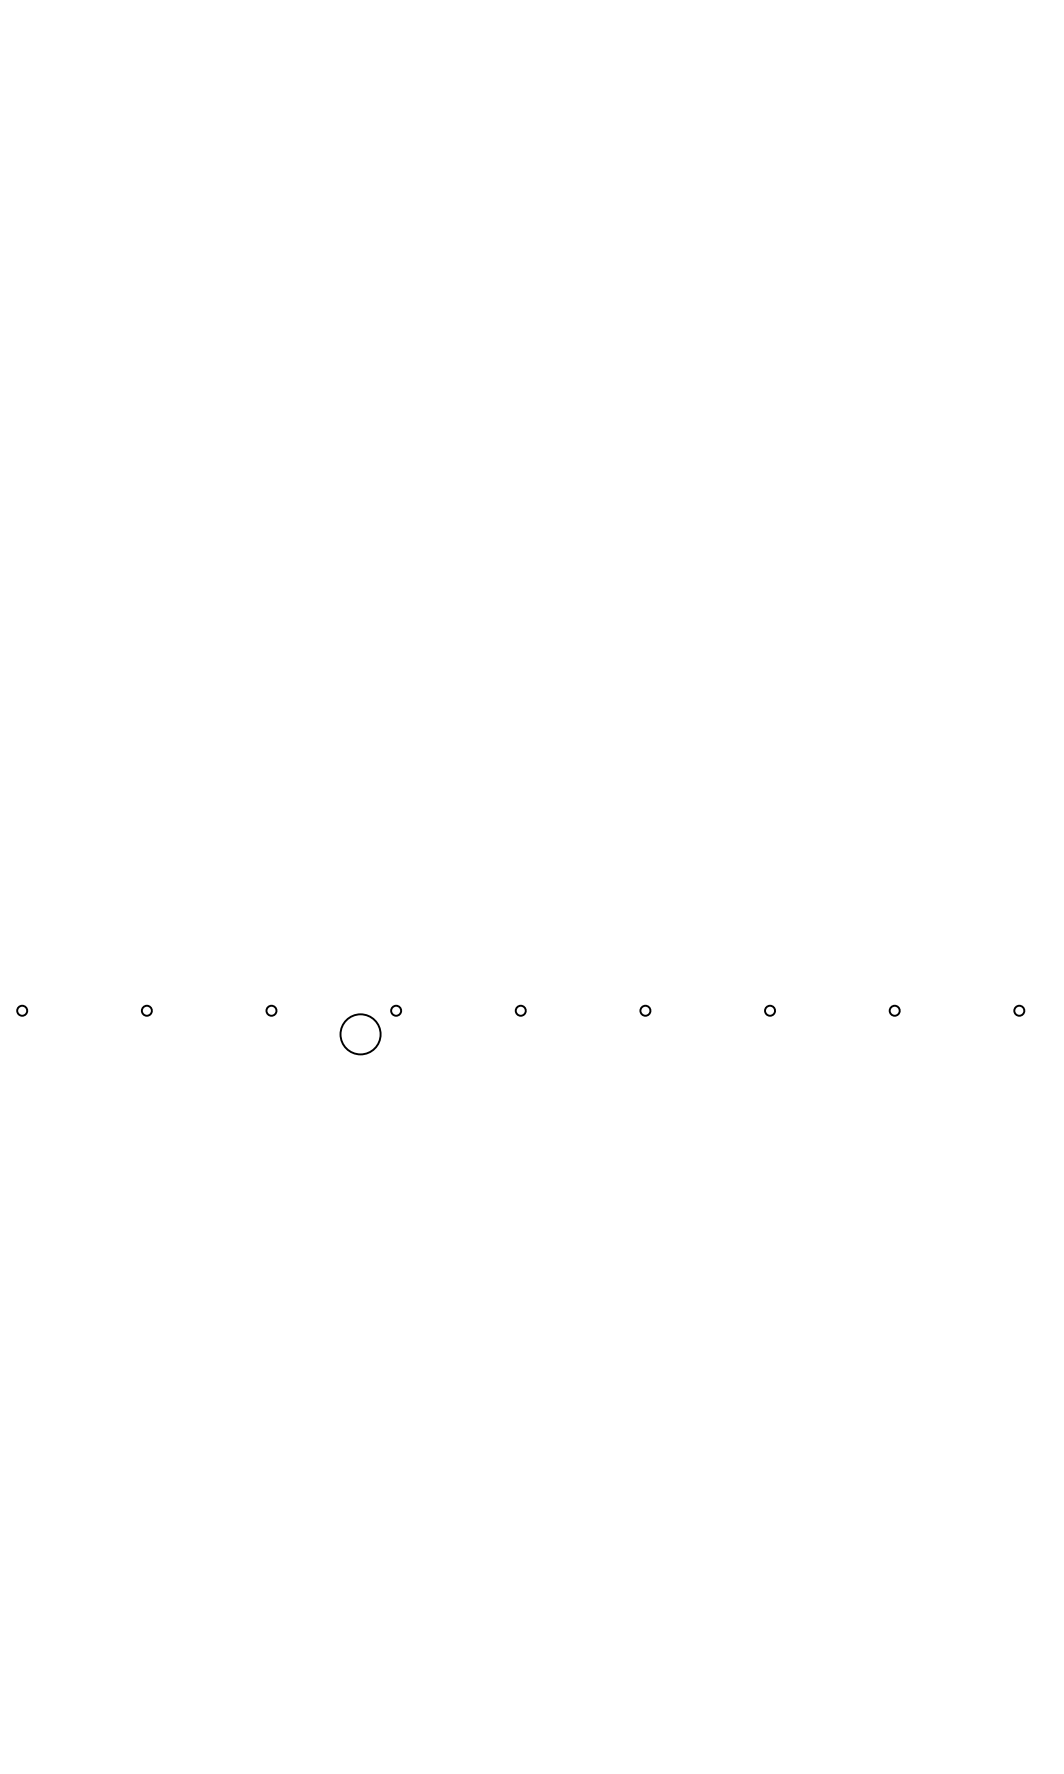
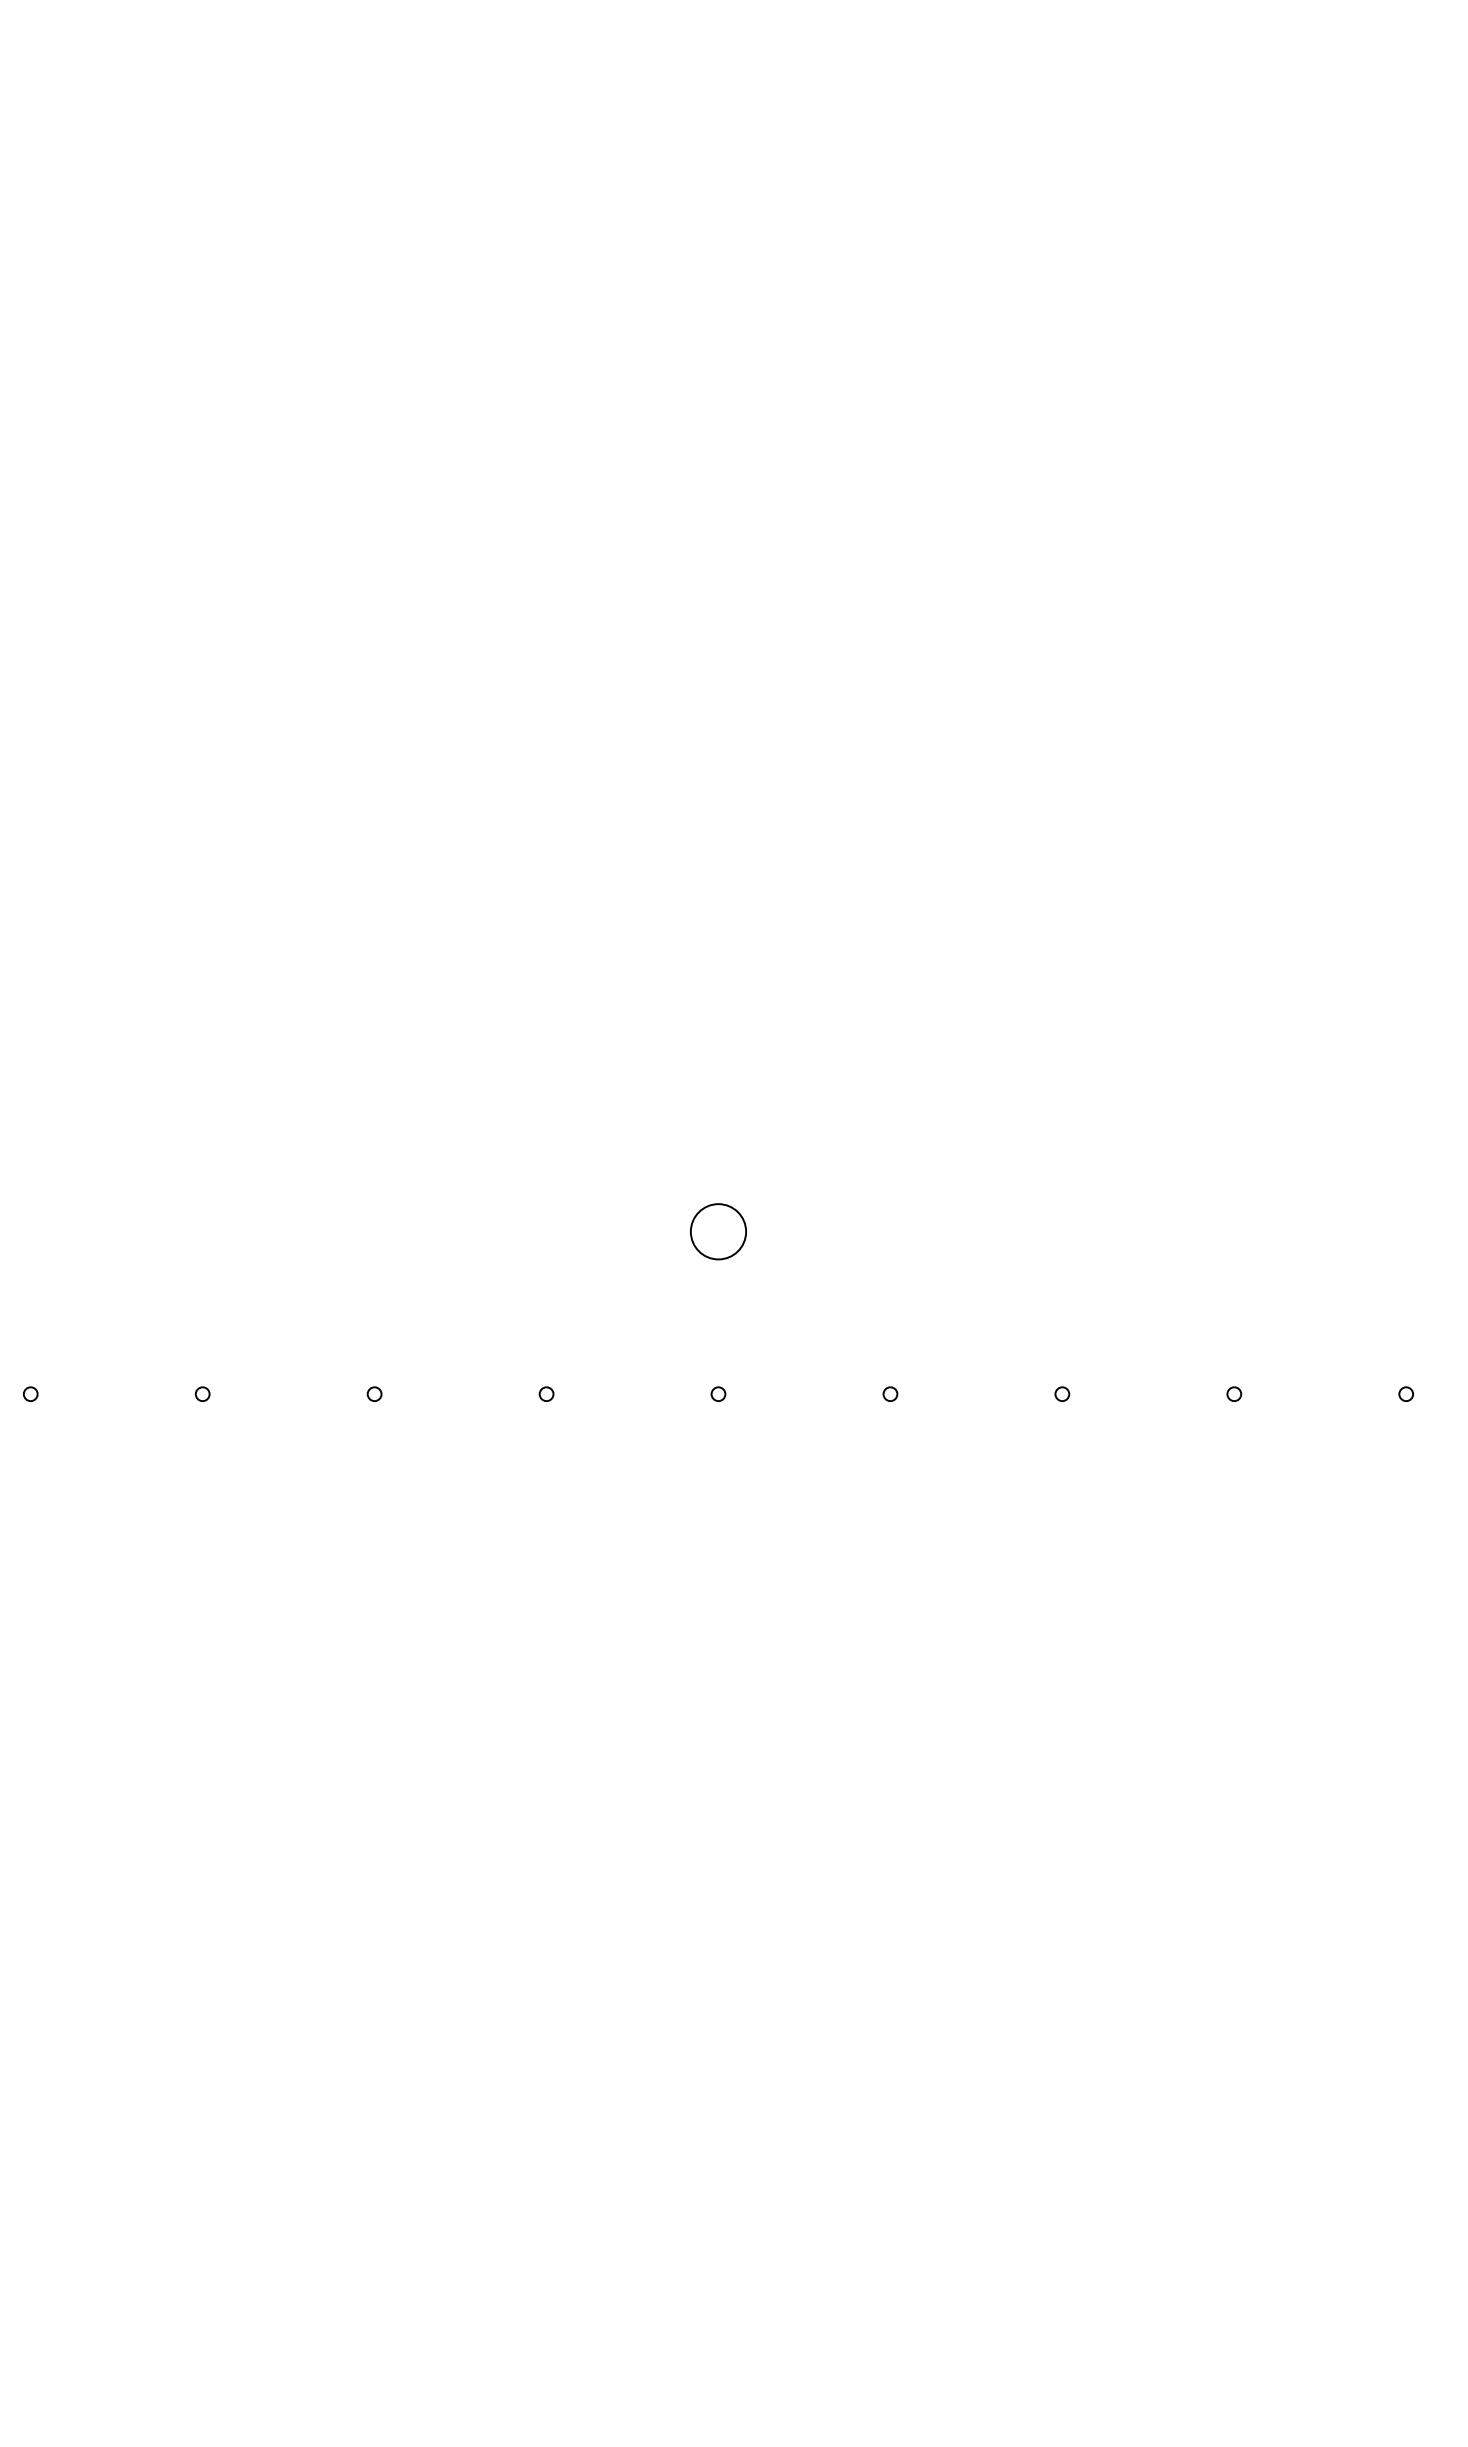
circle: (360, 1034) -> (718, 1231), moved

